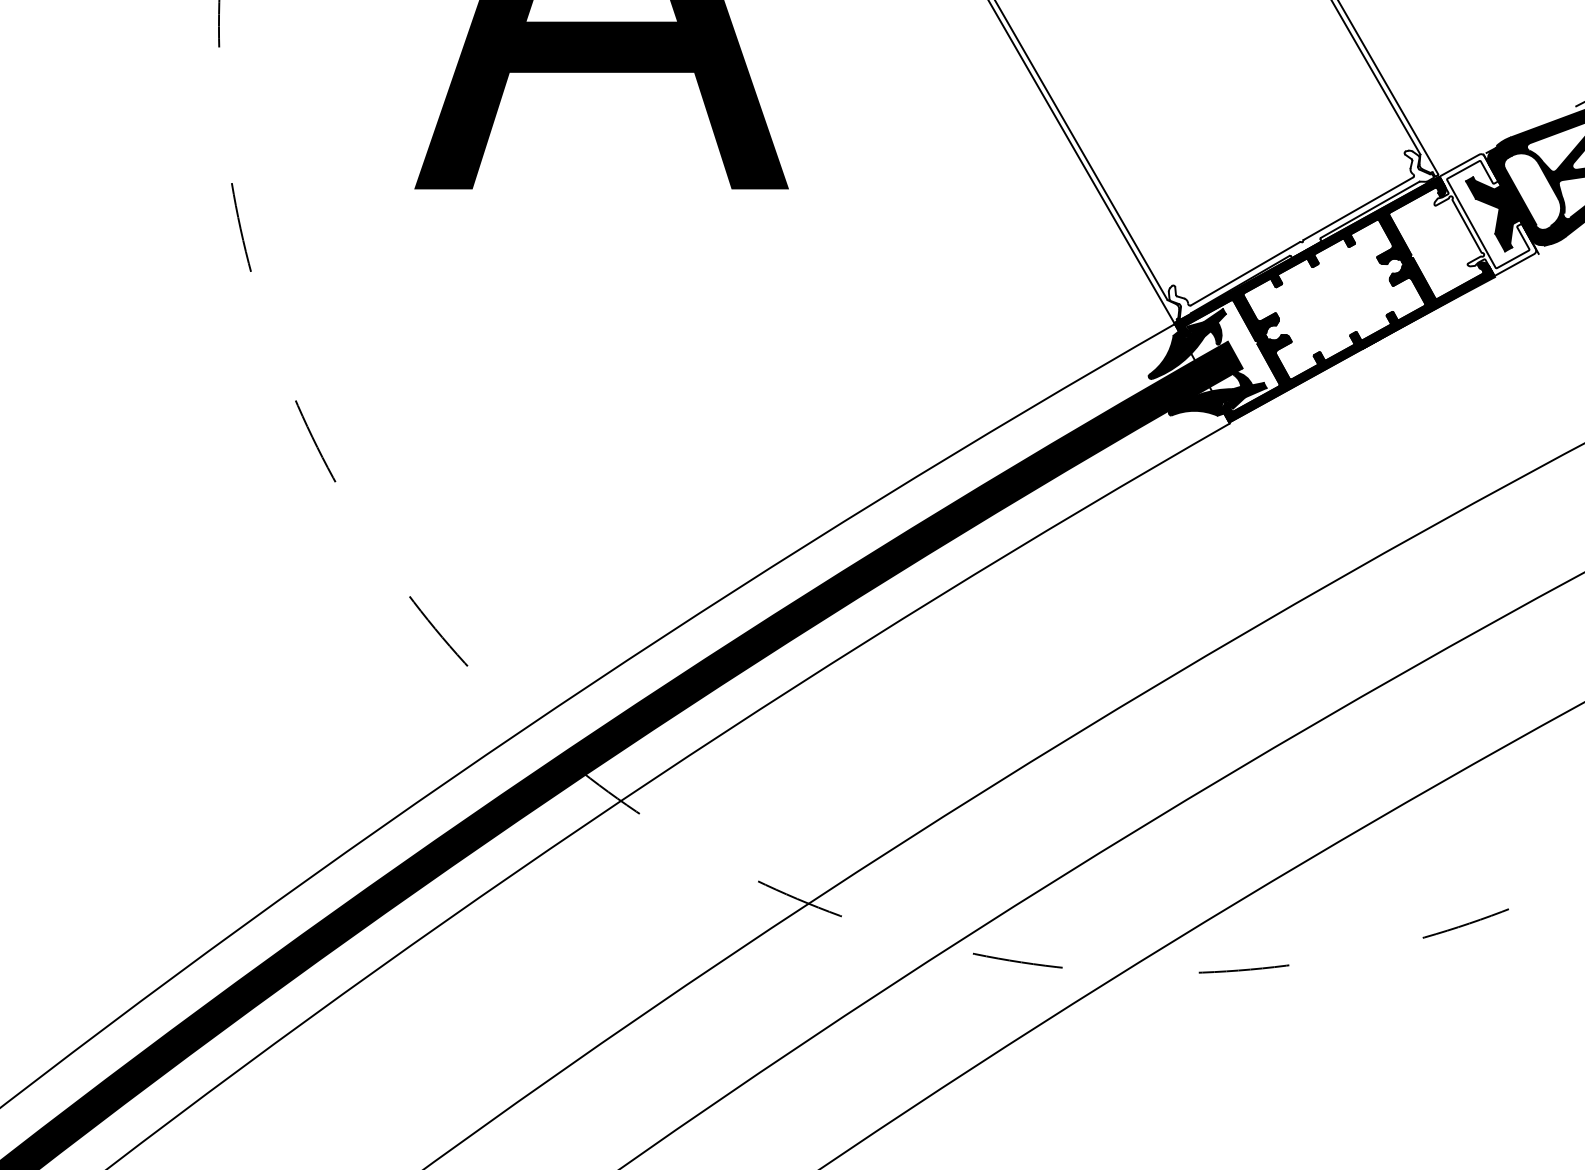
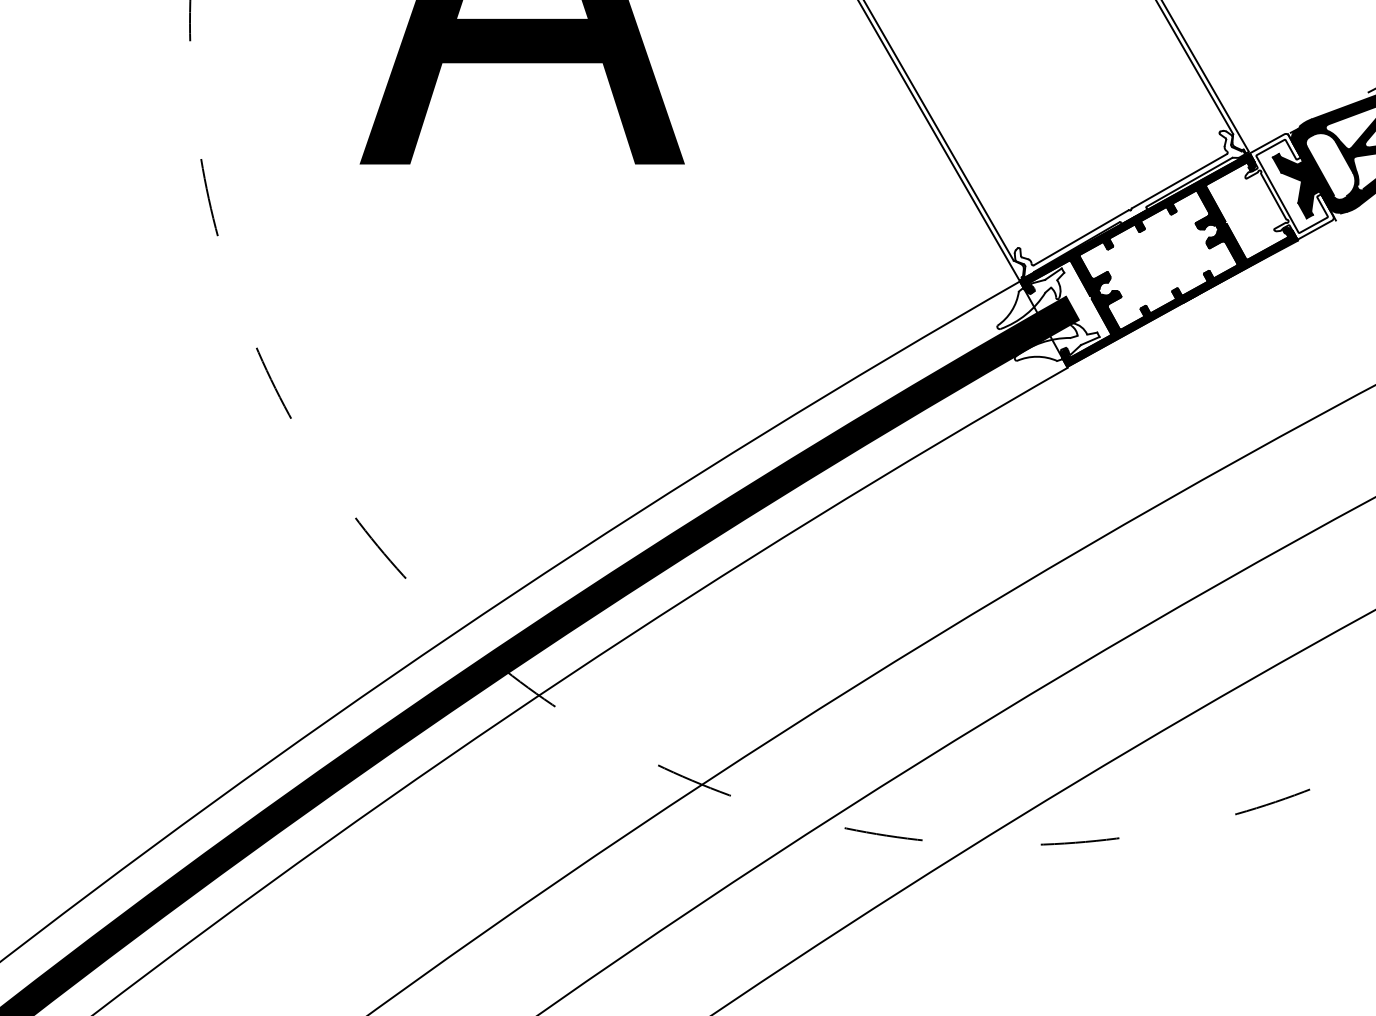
fill: (1186, 344) -> (1030, 299), removed
fill: (1217, 393) -> (1057, 341), removed

